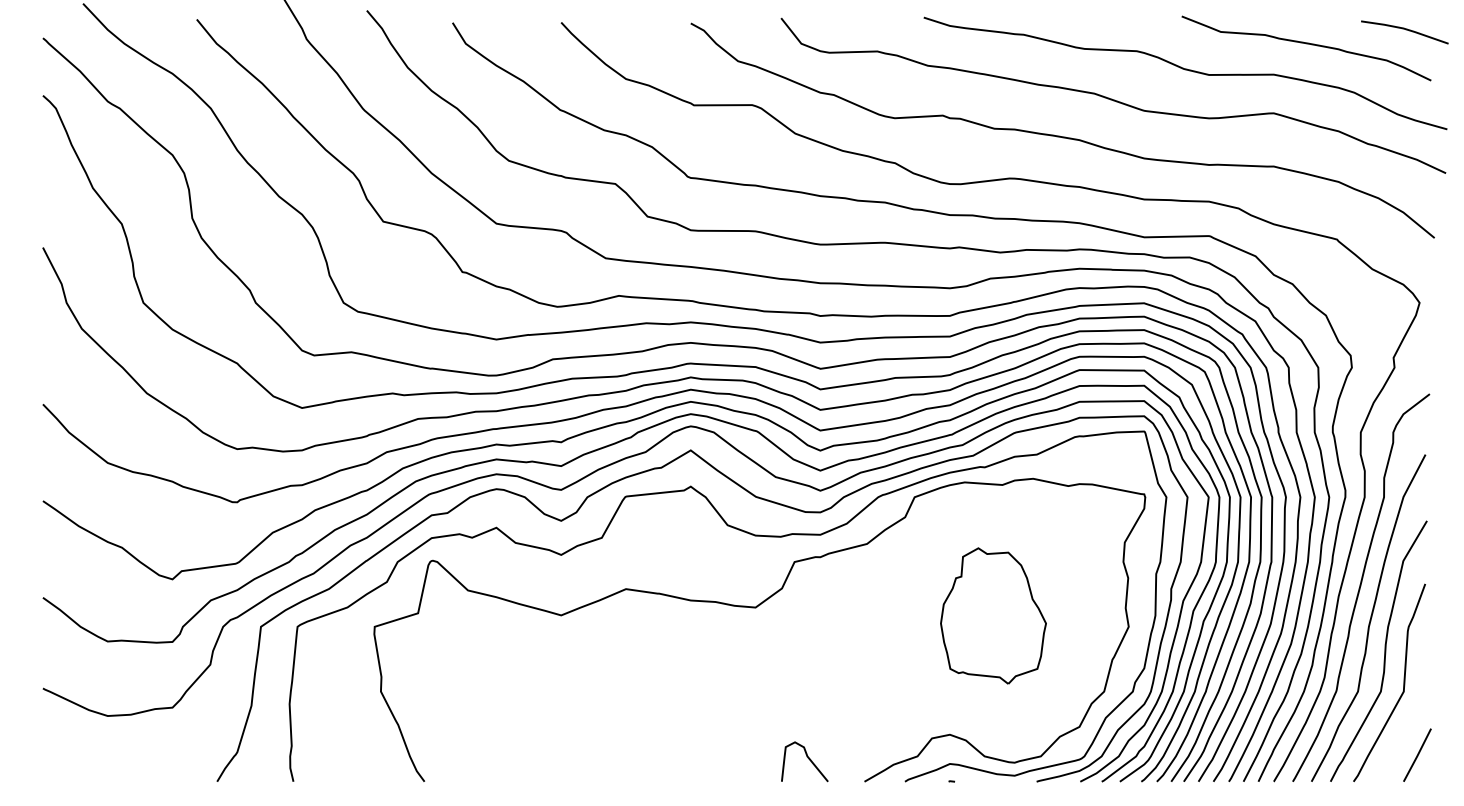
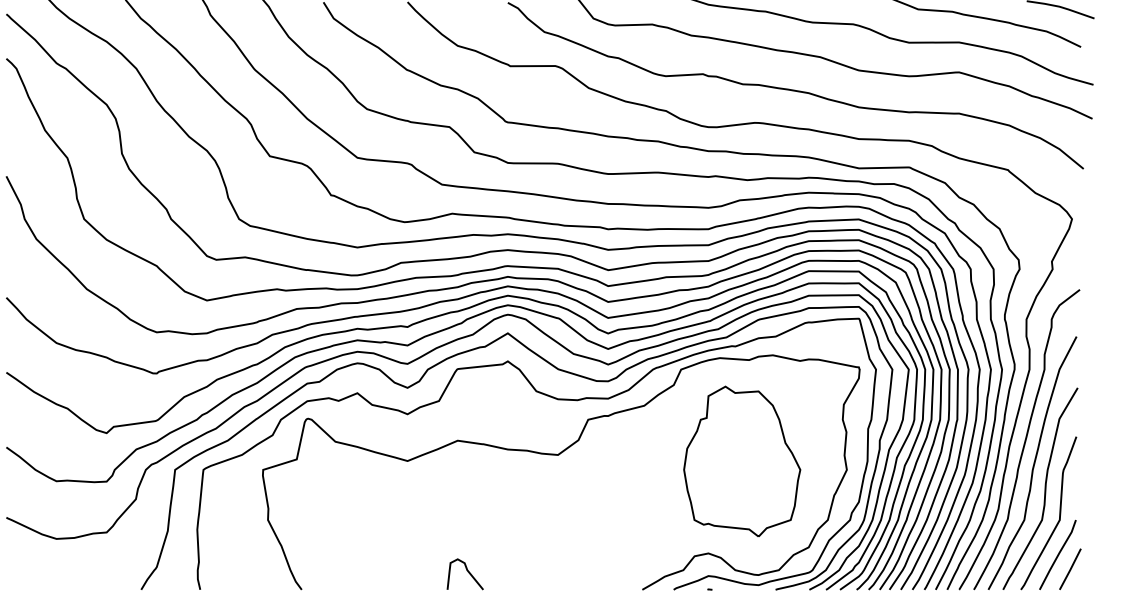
part: (993, 615) -> (742, 461), size x1.43
curve: (1401, 736) -> (1058, 554), added
curve: (807, 758) -> (467, 571), moved

